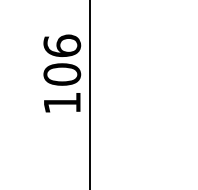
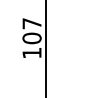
text: (61, 45) -> (31, 23), 106 -> 107

